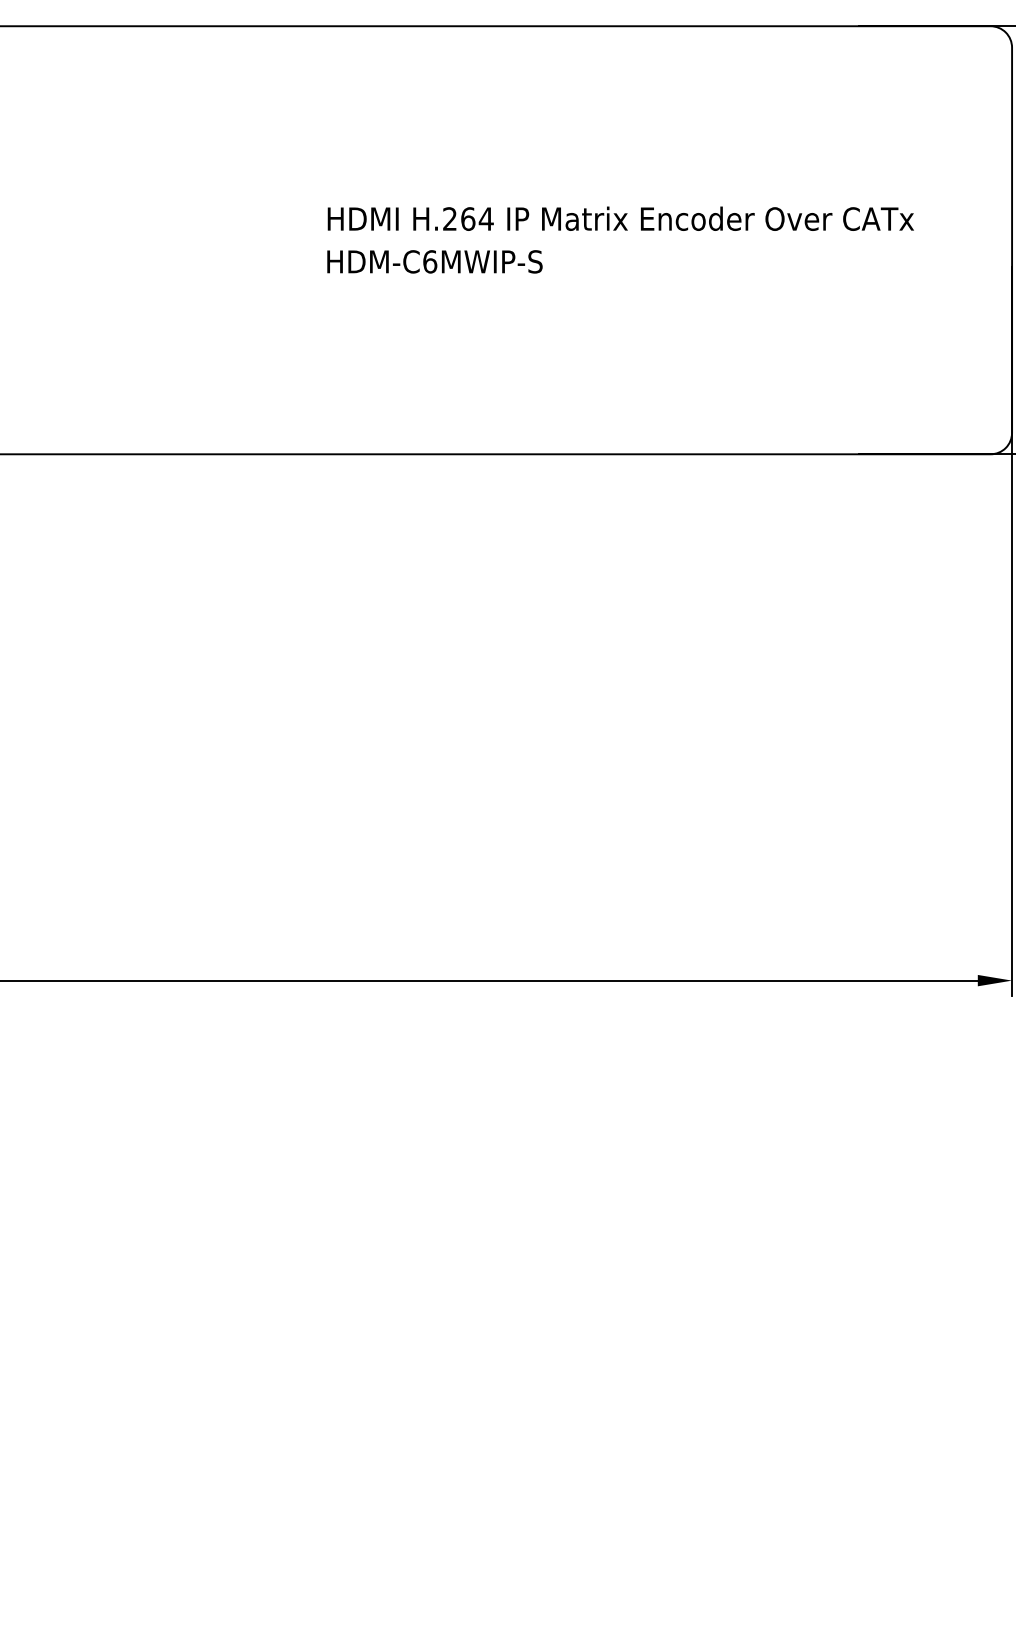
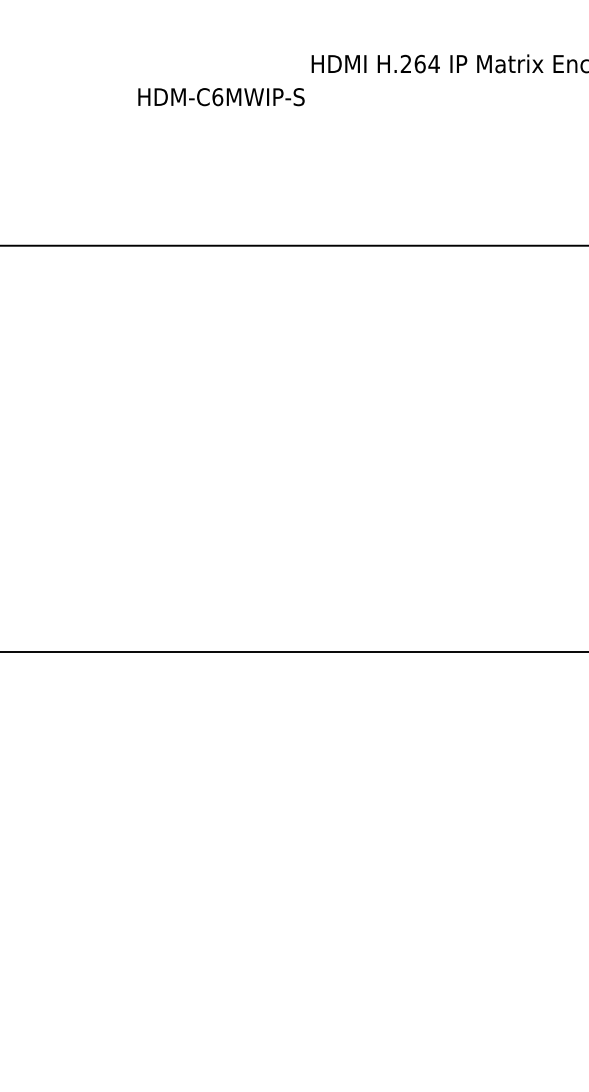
text: (434, 261) -> (221, 96), moved

